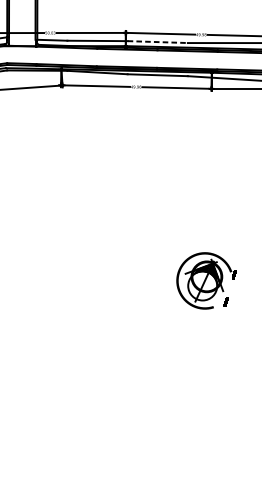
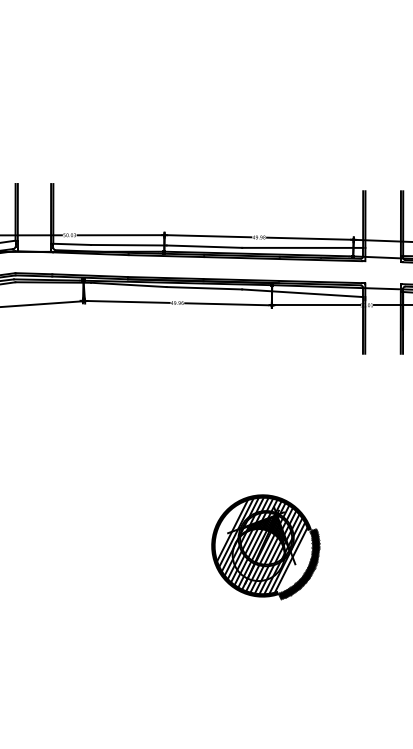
line: (157, 41) -> (204, 246), dashed -> solid
part: (206, 281) -> (265, 547), size x1.43

